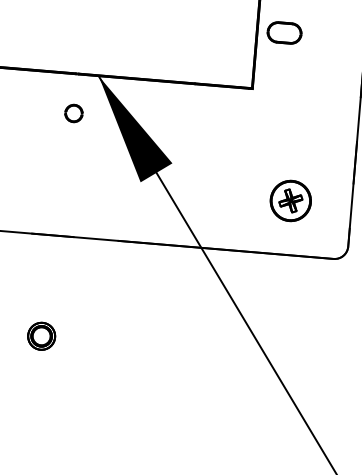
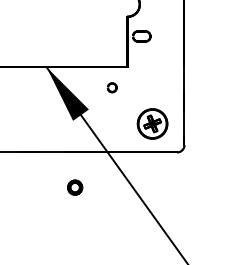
part: (72, 112) -> (111, 87), moved
part: (289, 199) -> (151, 123), size x1.4
part: (42, 336) -> (75, 187), moved

